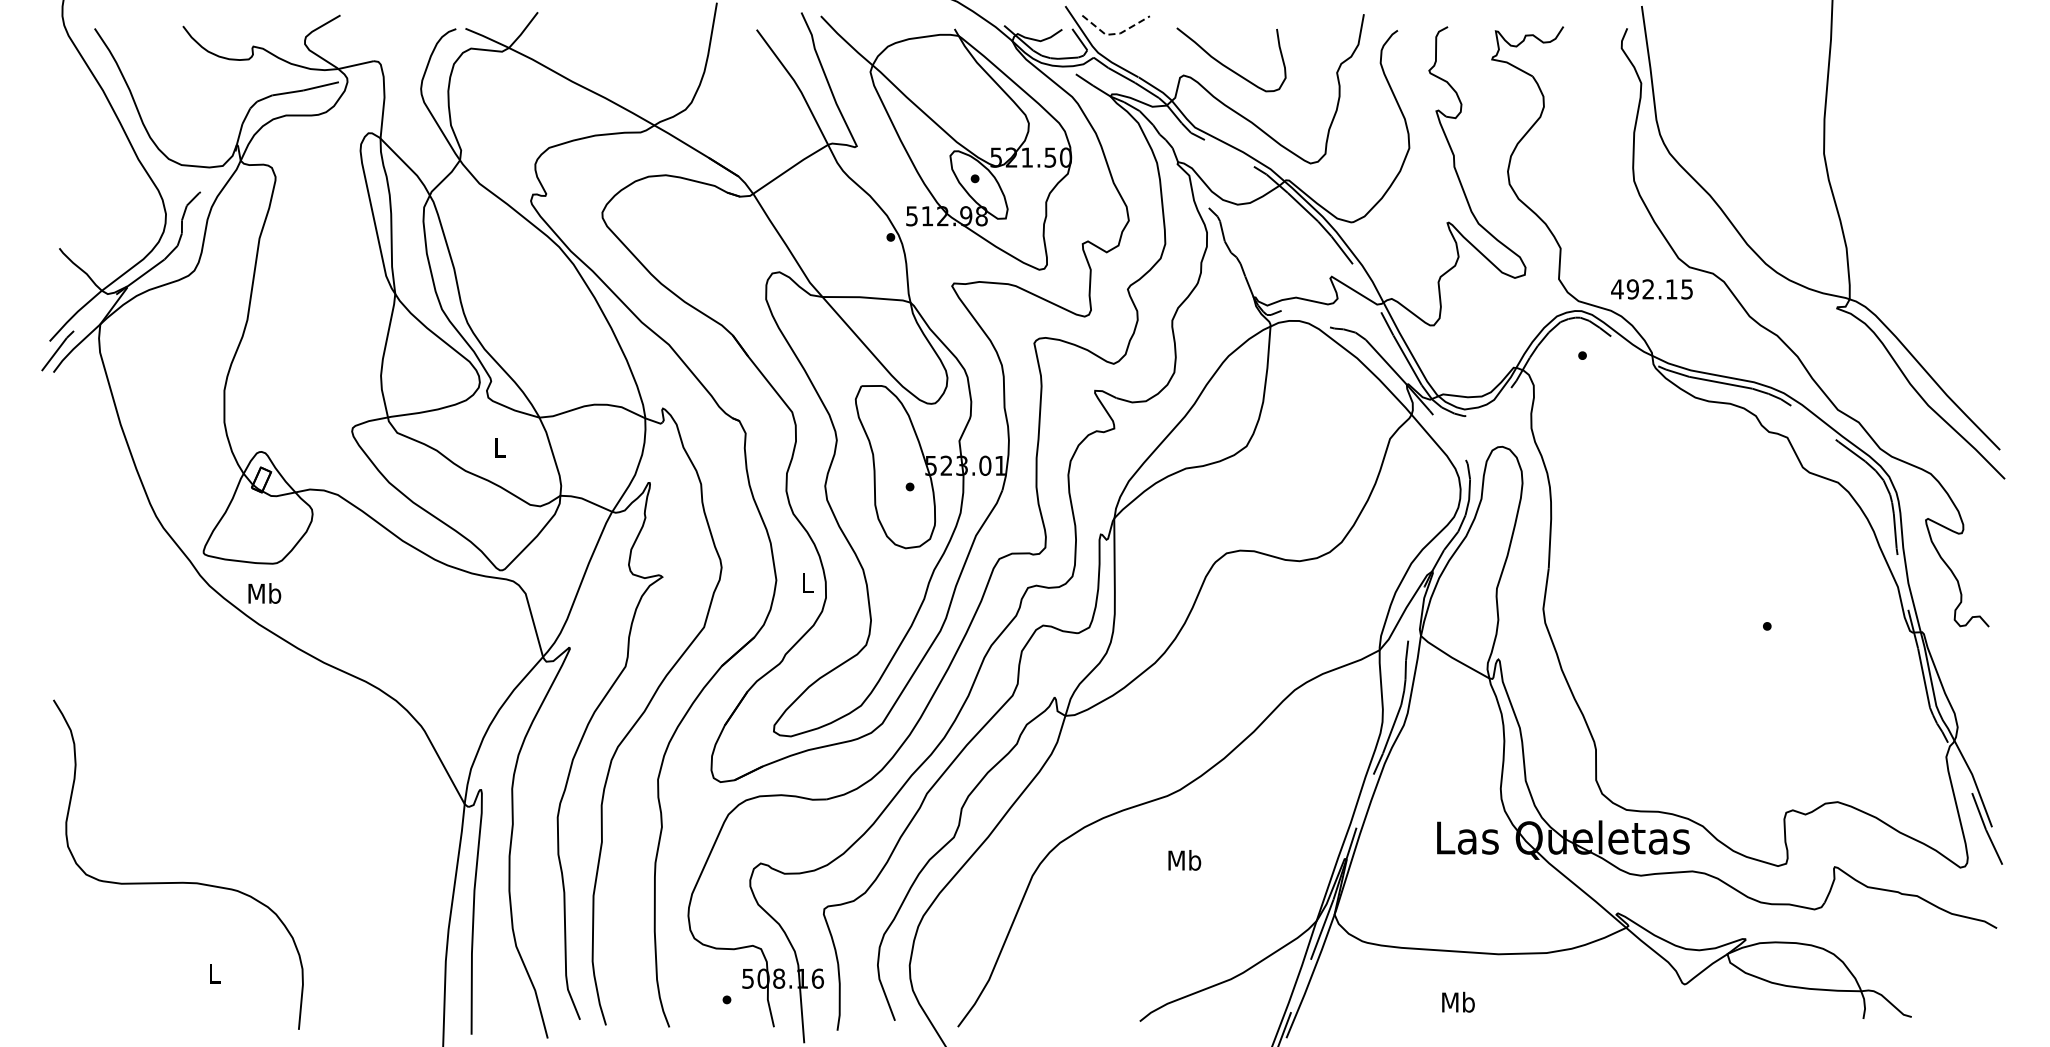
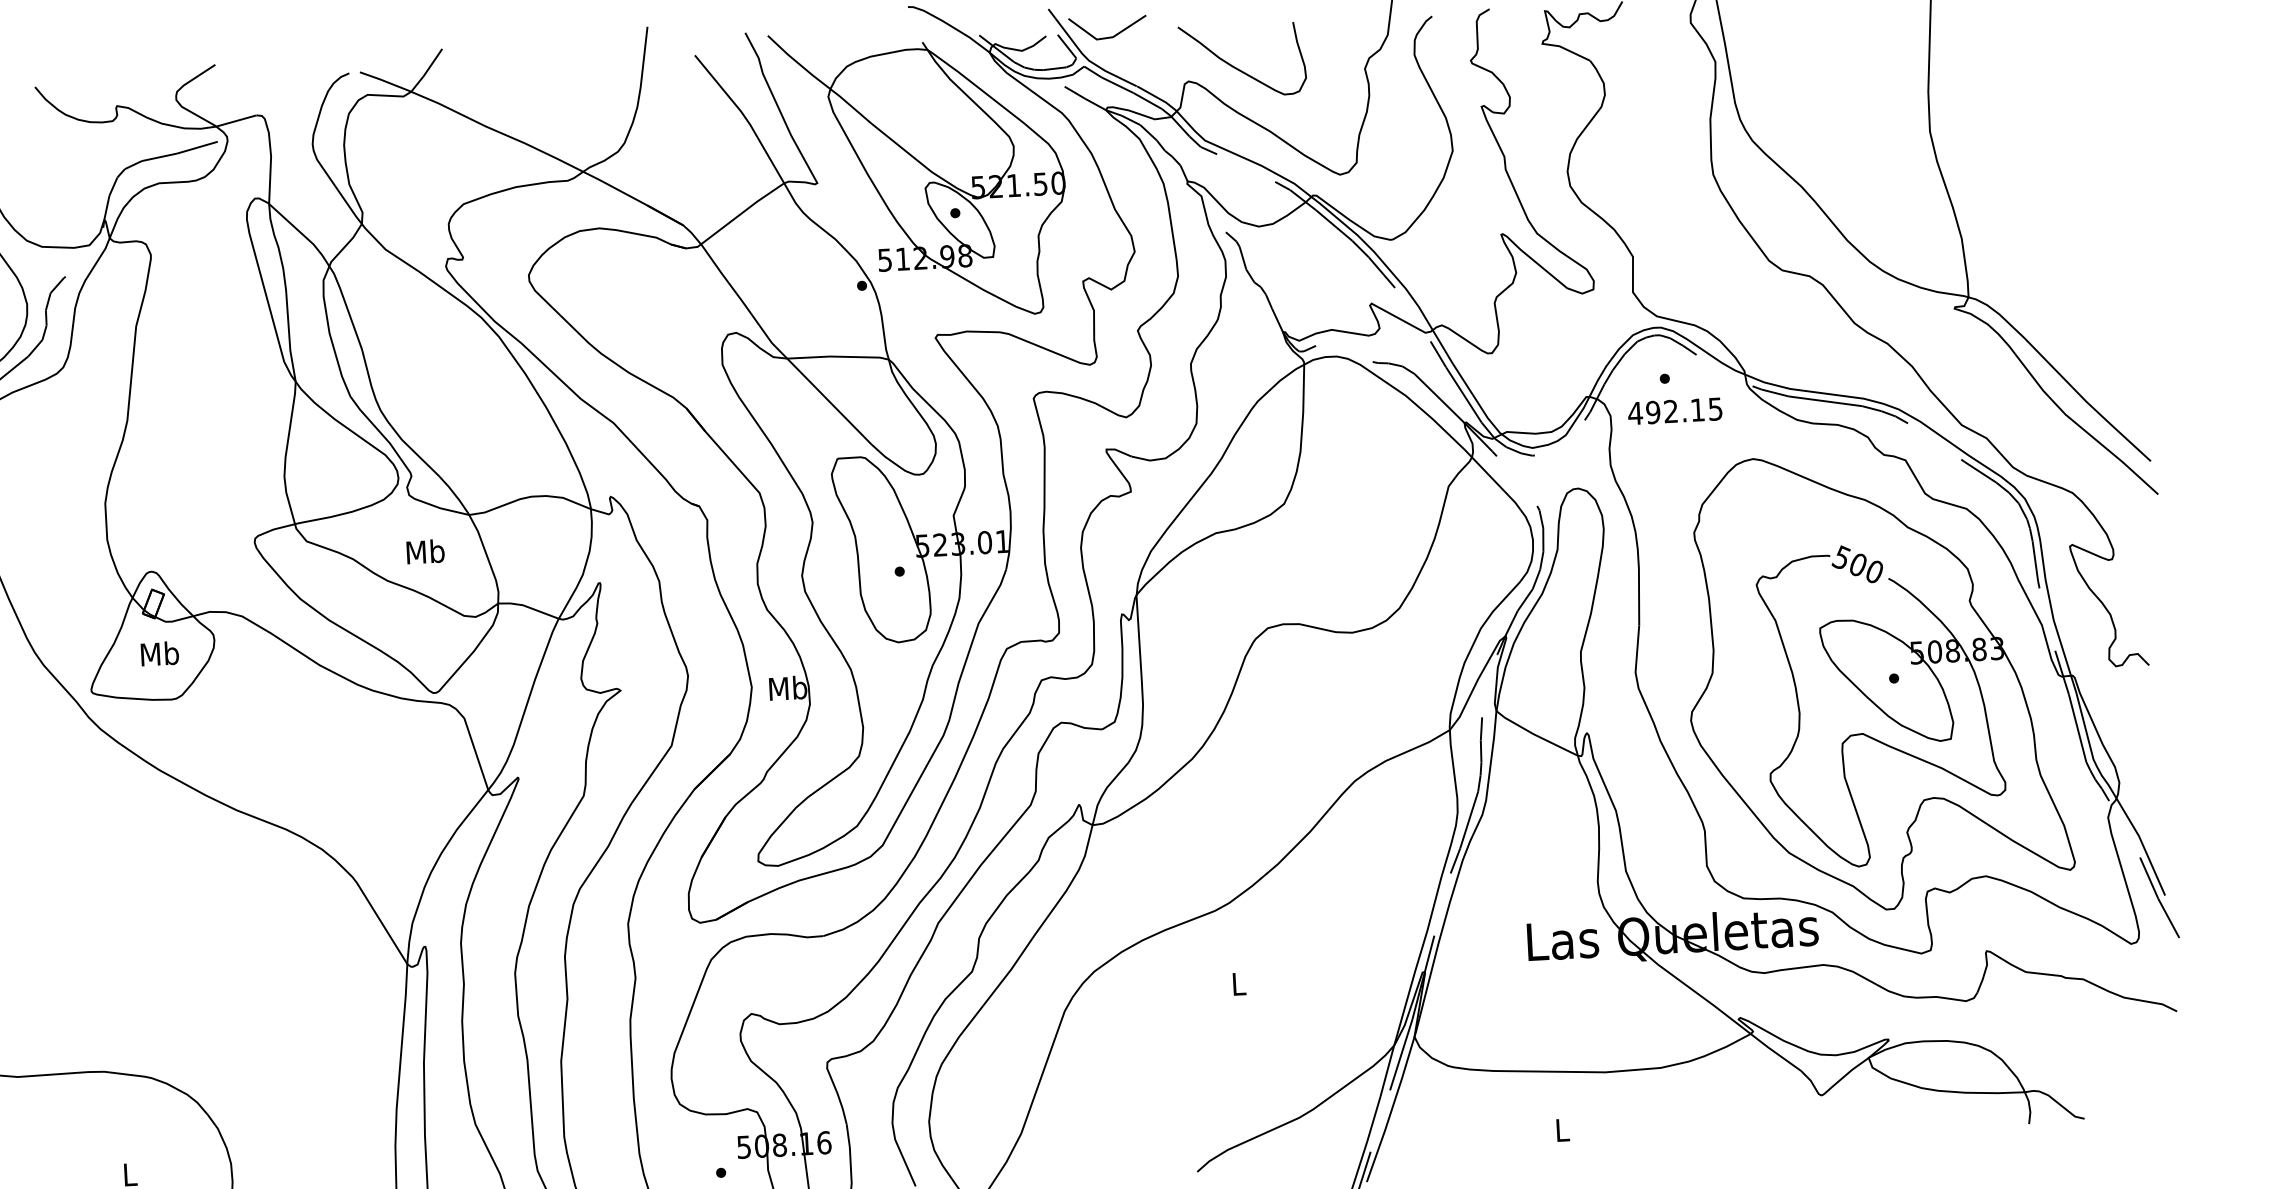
line: (1115, 34) -> (1107, 38), dashed -> solid
text: (1651, 289) -> (1674, 411), moved
text: (499, 447) -> (425, 551), L -> Mb
text: (807, 582) -> (787, 687), L -> Mb
text: (264, 593) -> (159, 653), moved
part: (1752, 627) -> (1877, 680), added
text: (1184, 860) -> (1238, 984), Mb -> L
text: (1458, 1001) -> (1562, 1129), Mb -> L

